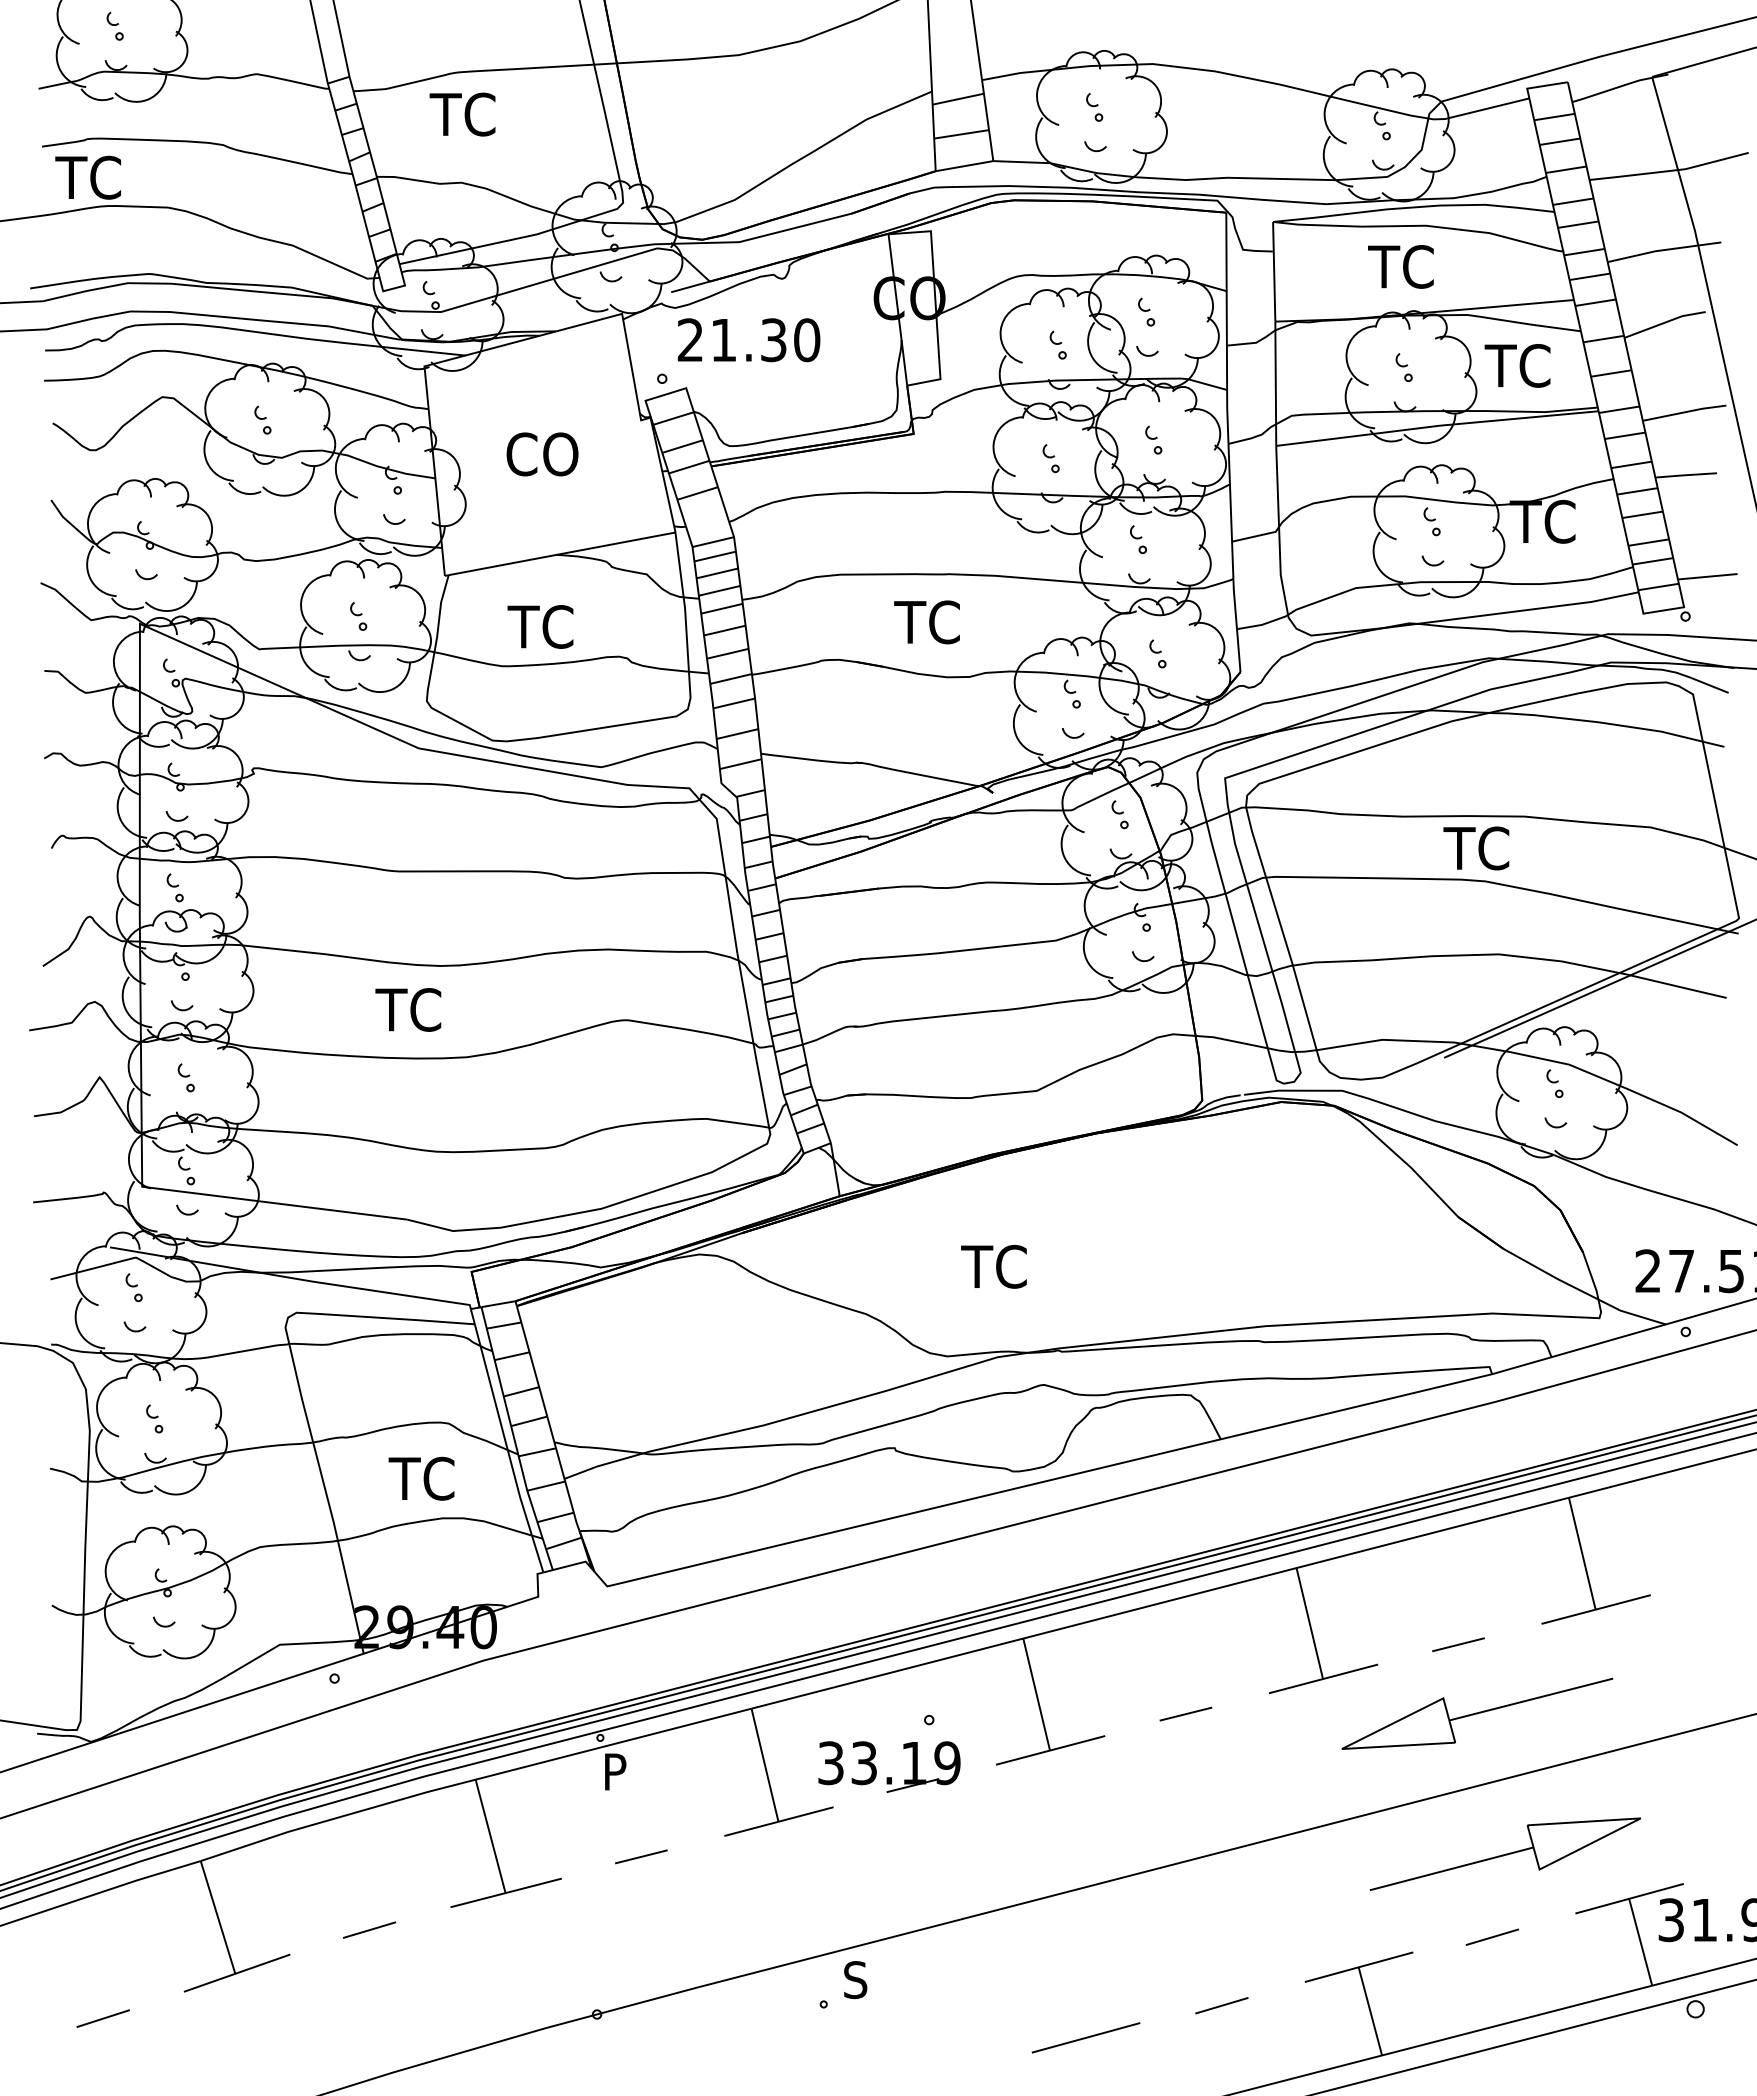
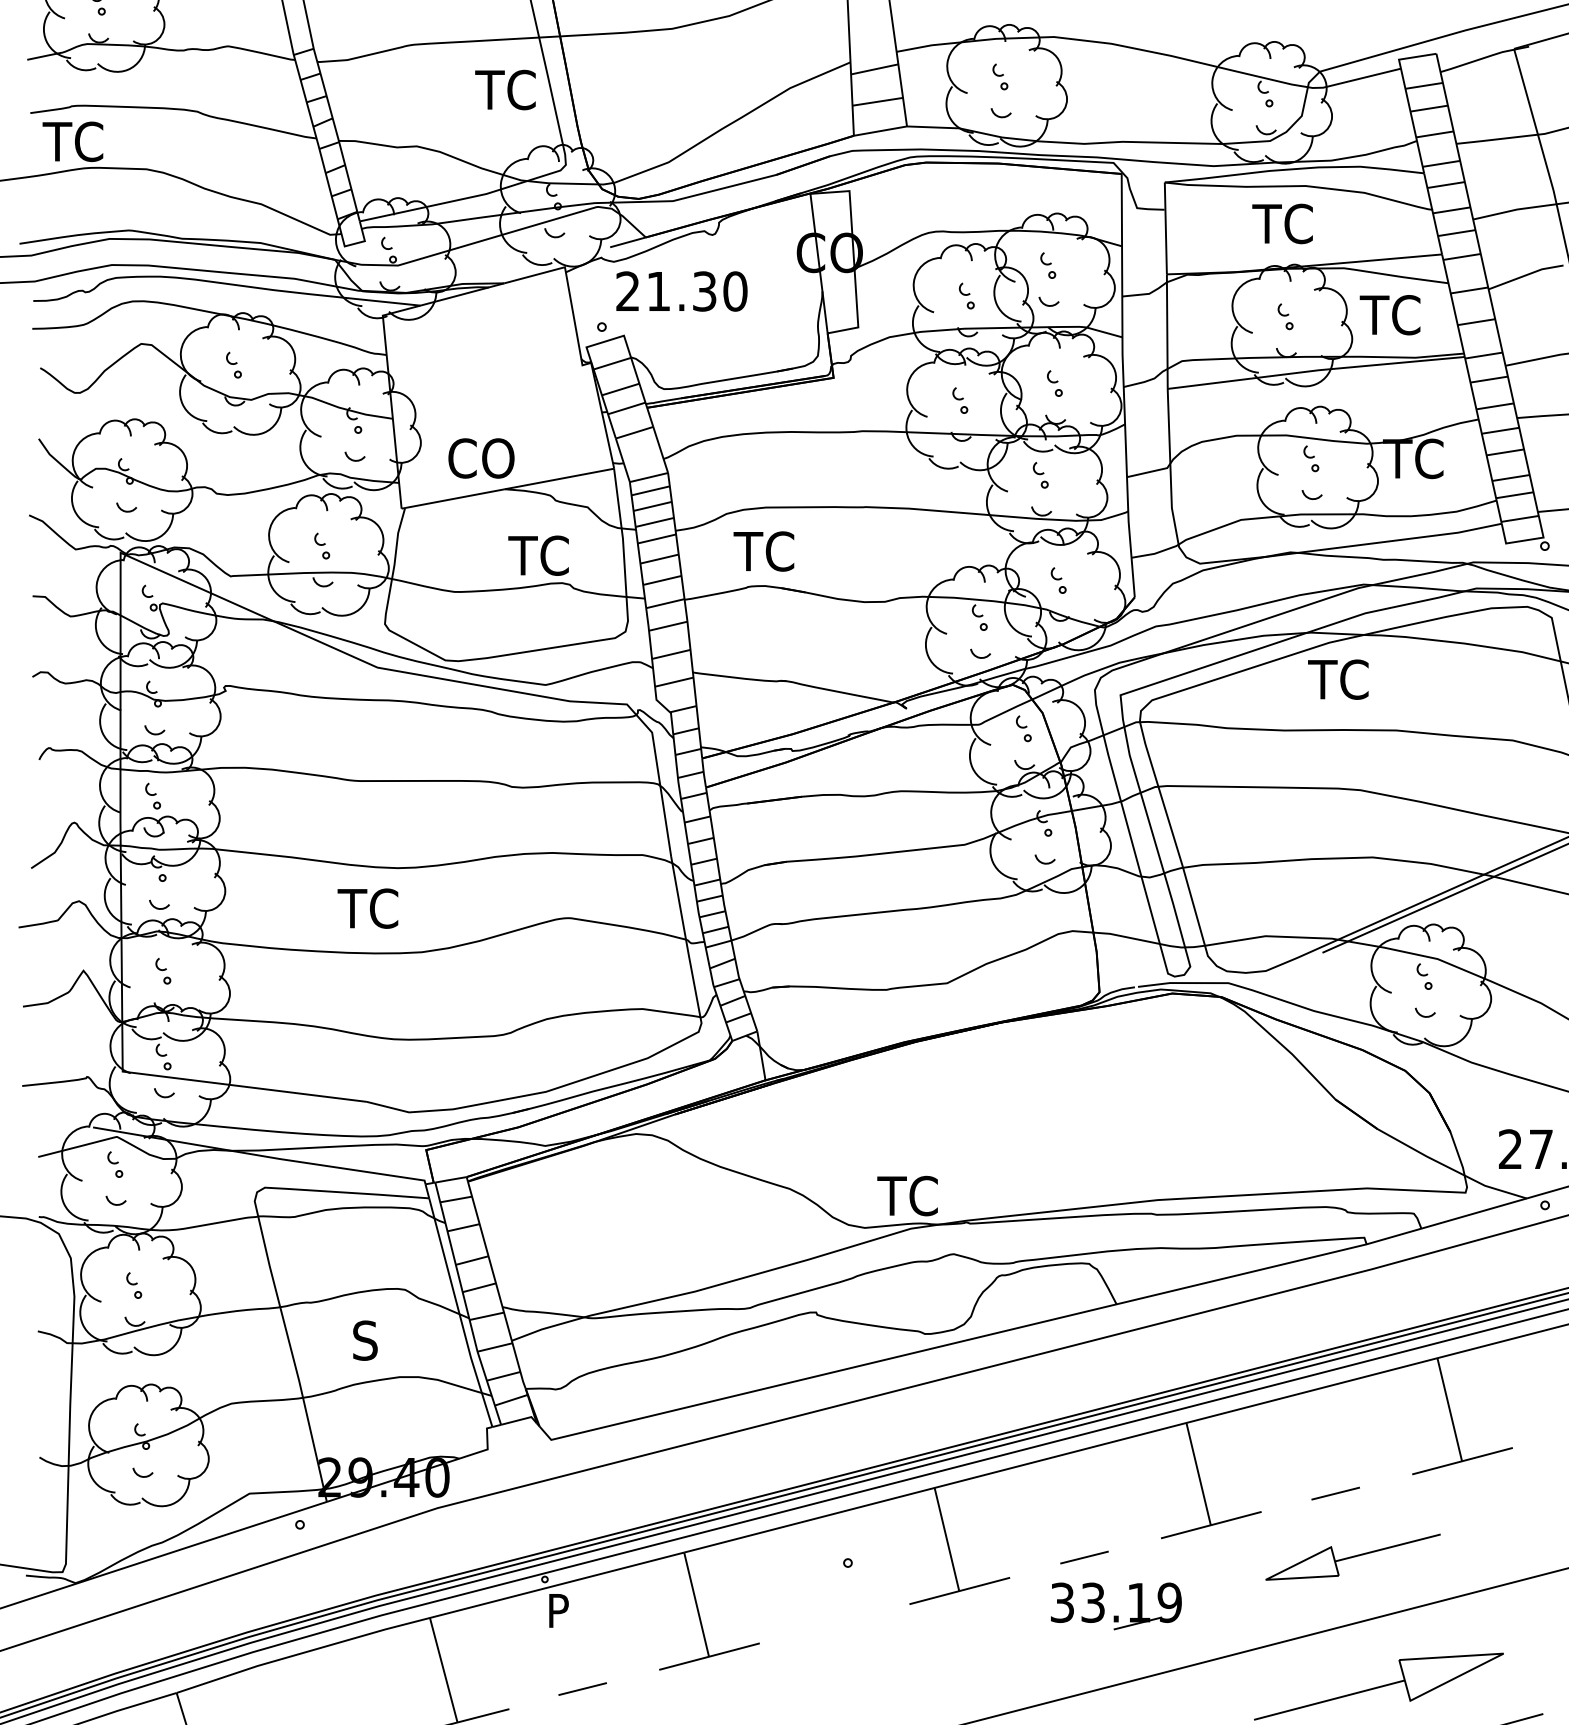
text: (462, 114) -> (505, 89), moved
text: (542, 454) -> (481, 458), moved
text: (926, 622) -> (763, 551), moved
text: (540, 626) -> (538, 555), moved
text: (1476, 848) -> (1338, 679), moved
text: (993, 1266) -> (907, 1195), moved
text: (421, 1478) -> (380, 1340), TC -> S
part: (1477, 1713) -> (1353, 1556), size x0.7
part: (889, 1777) -> (1116, 1615), moved

